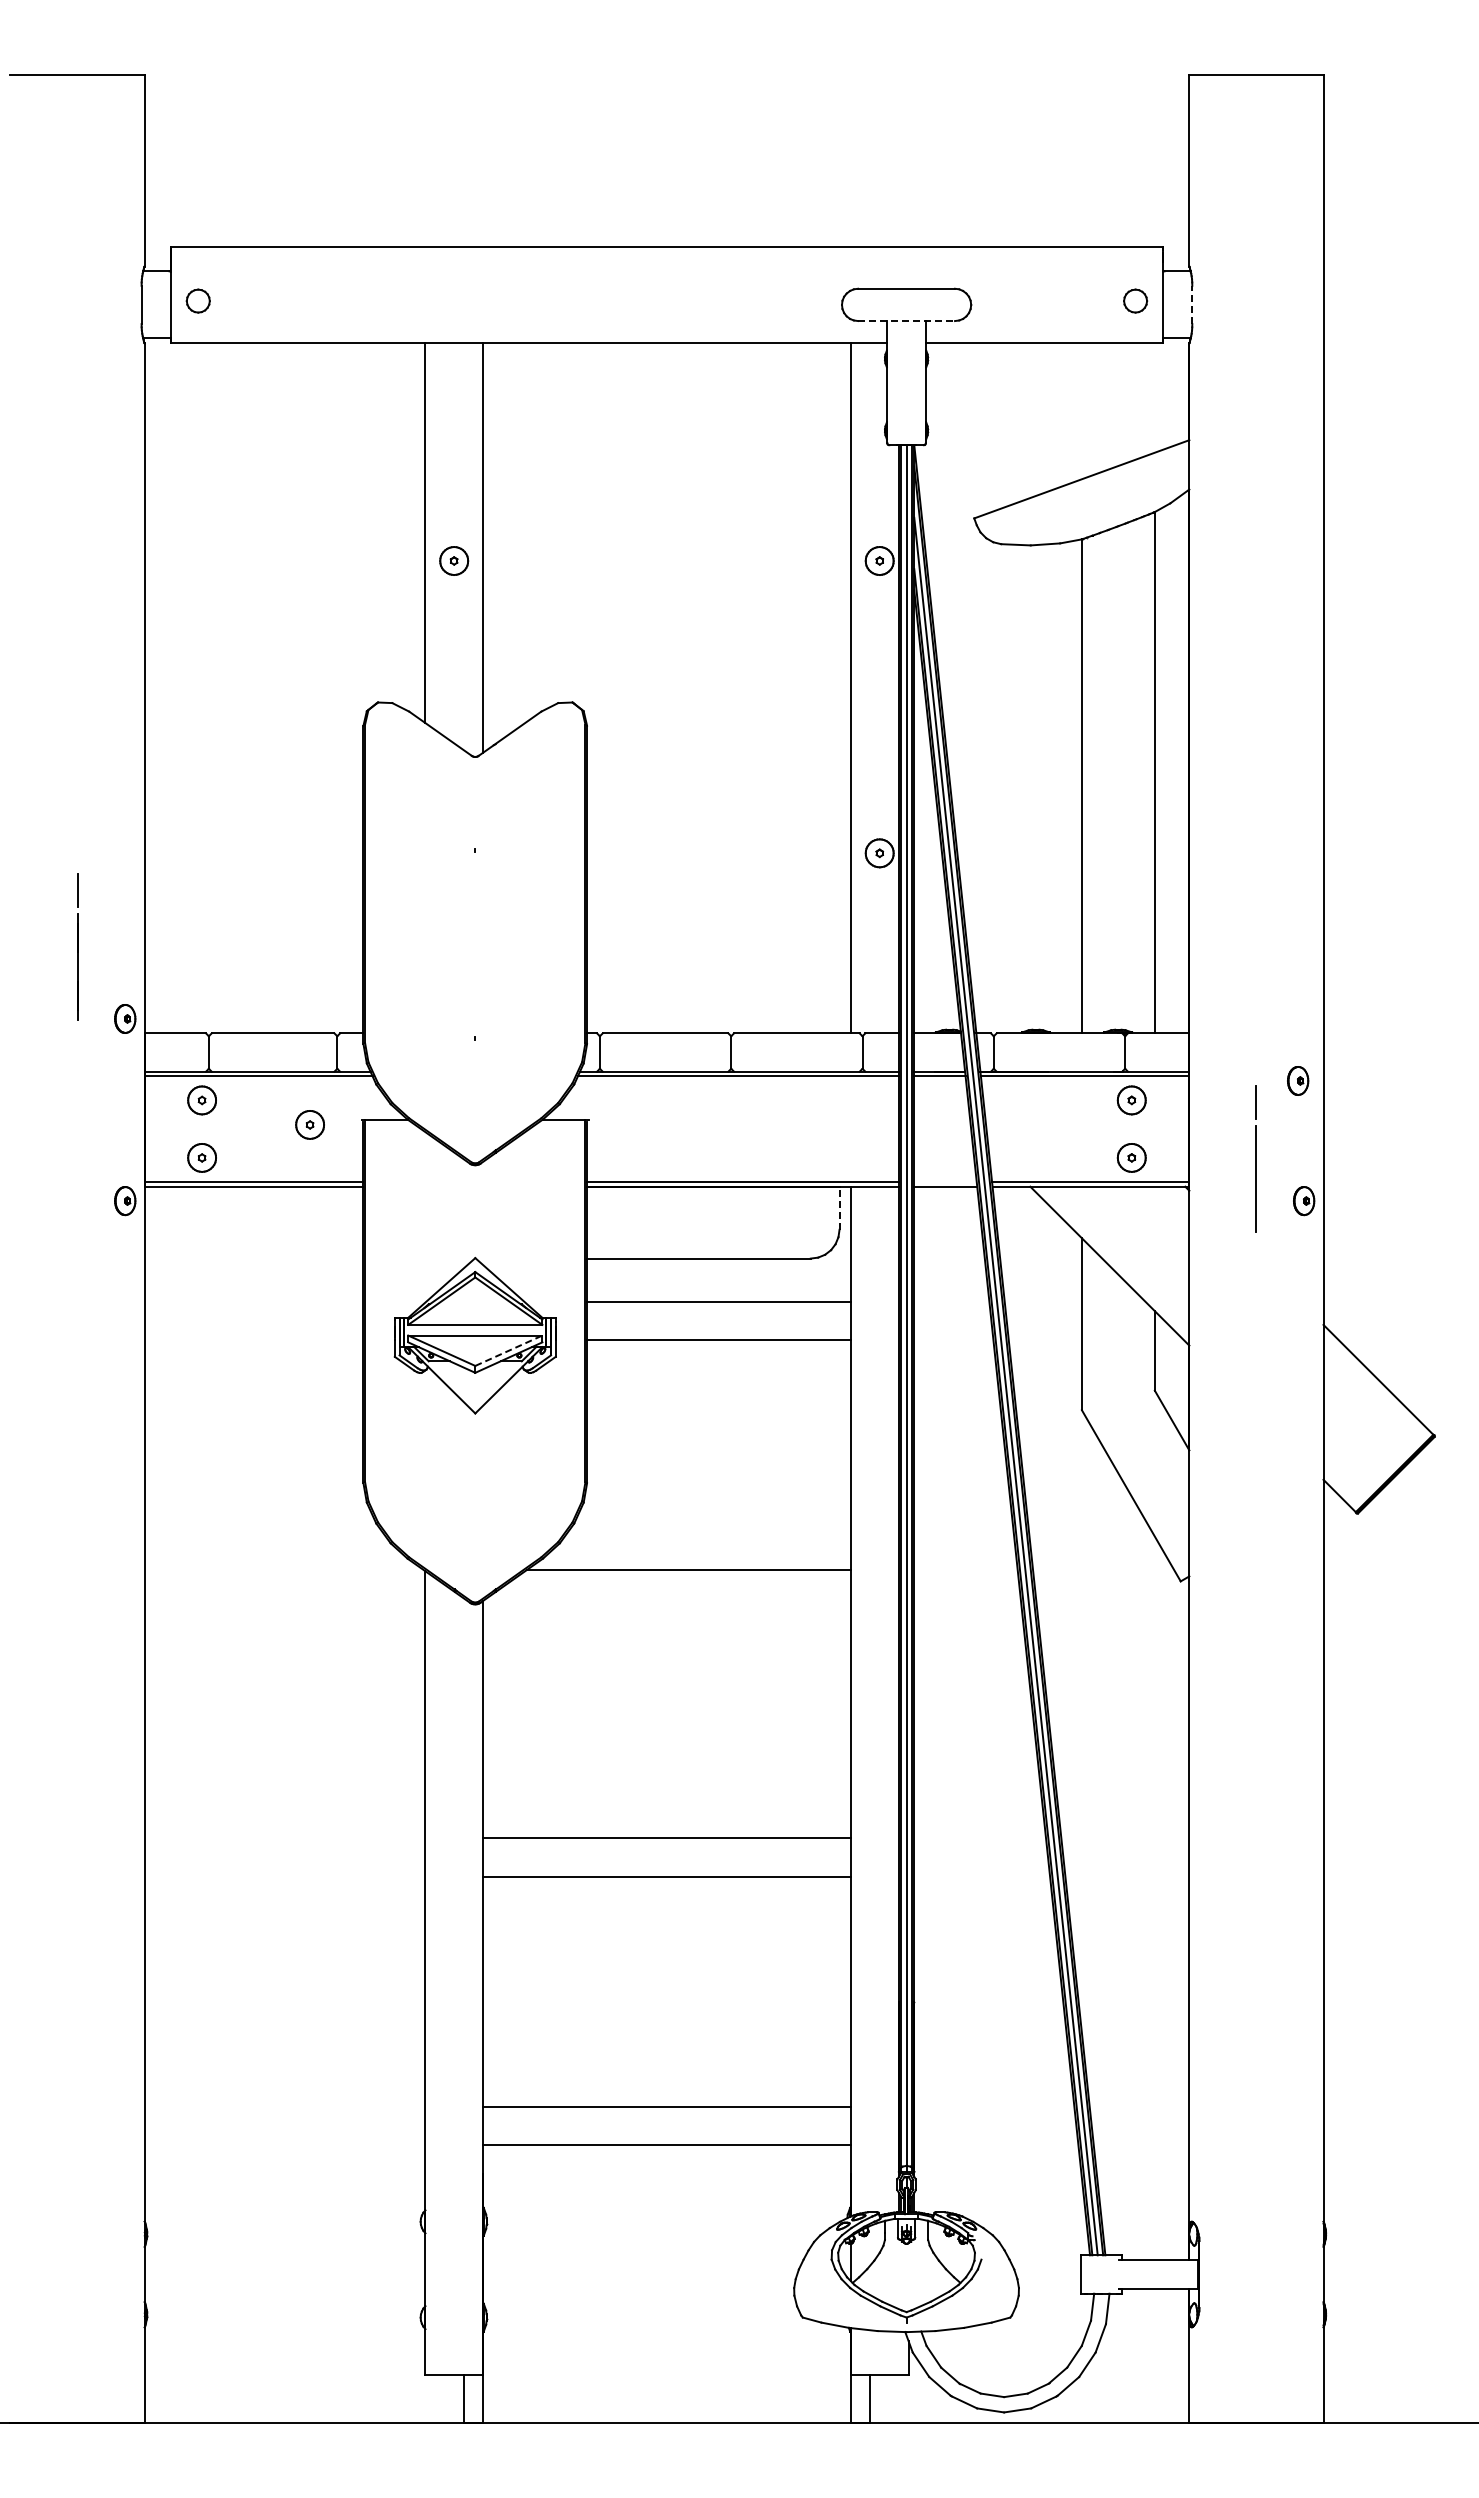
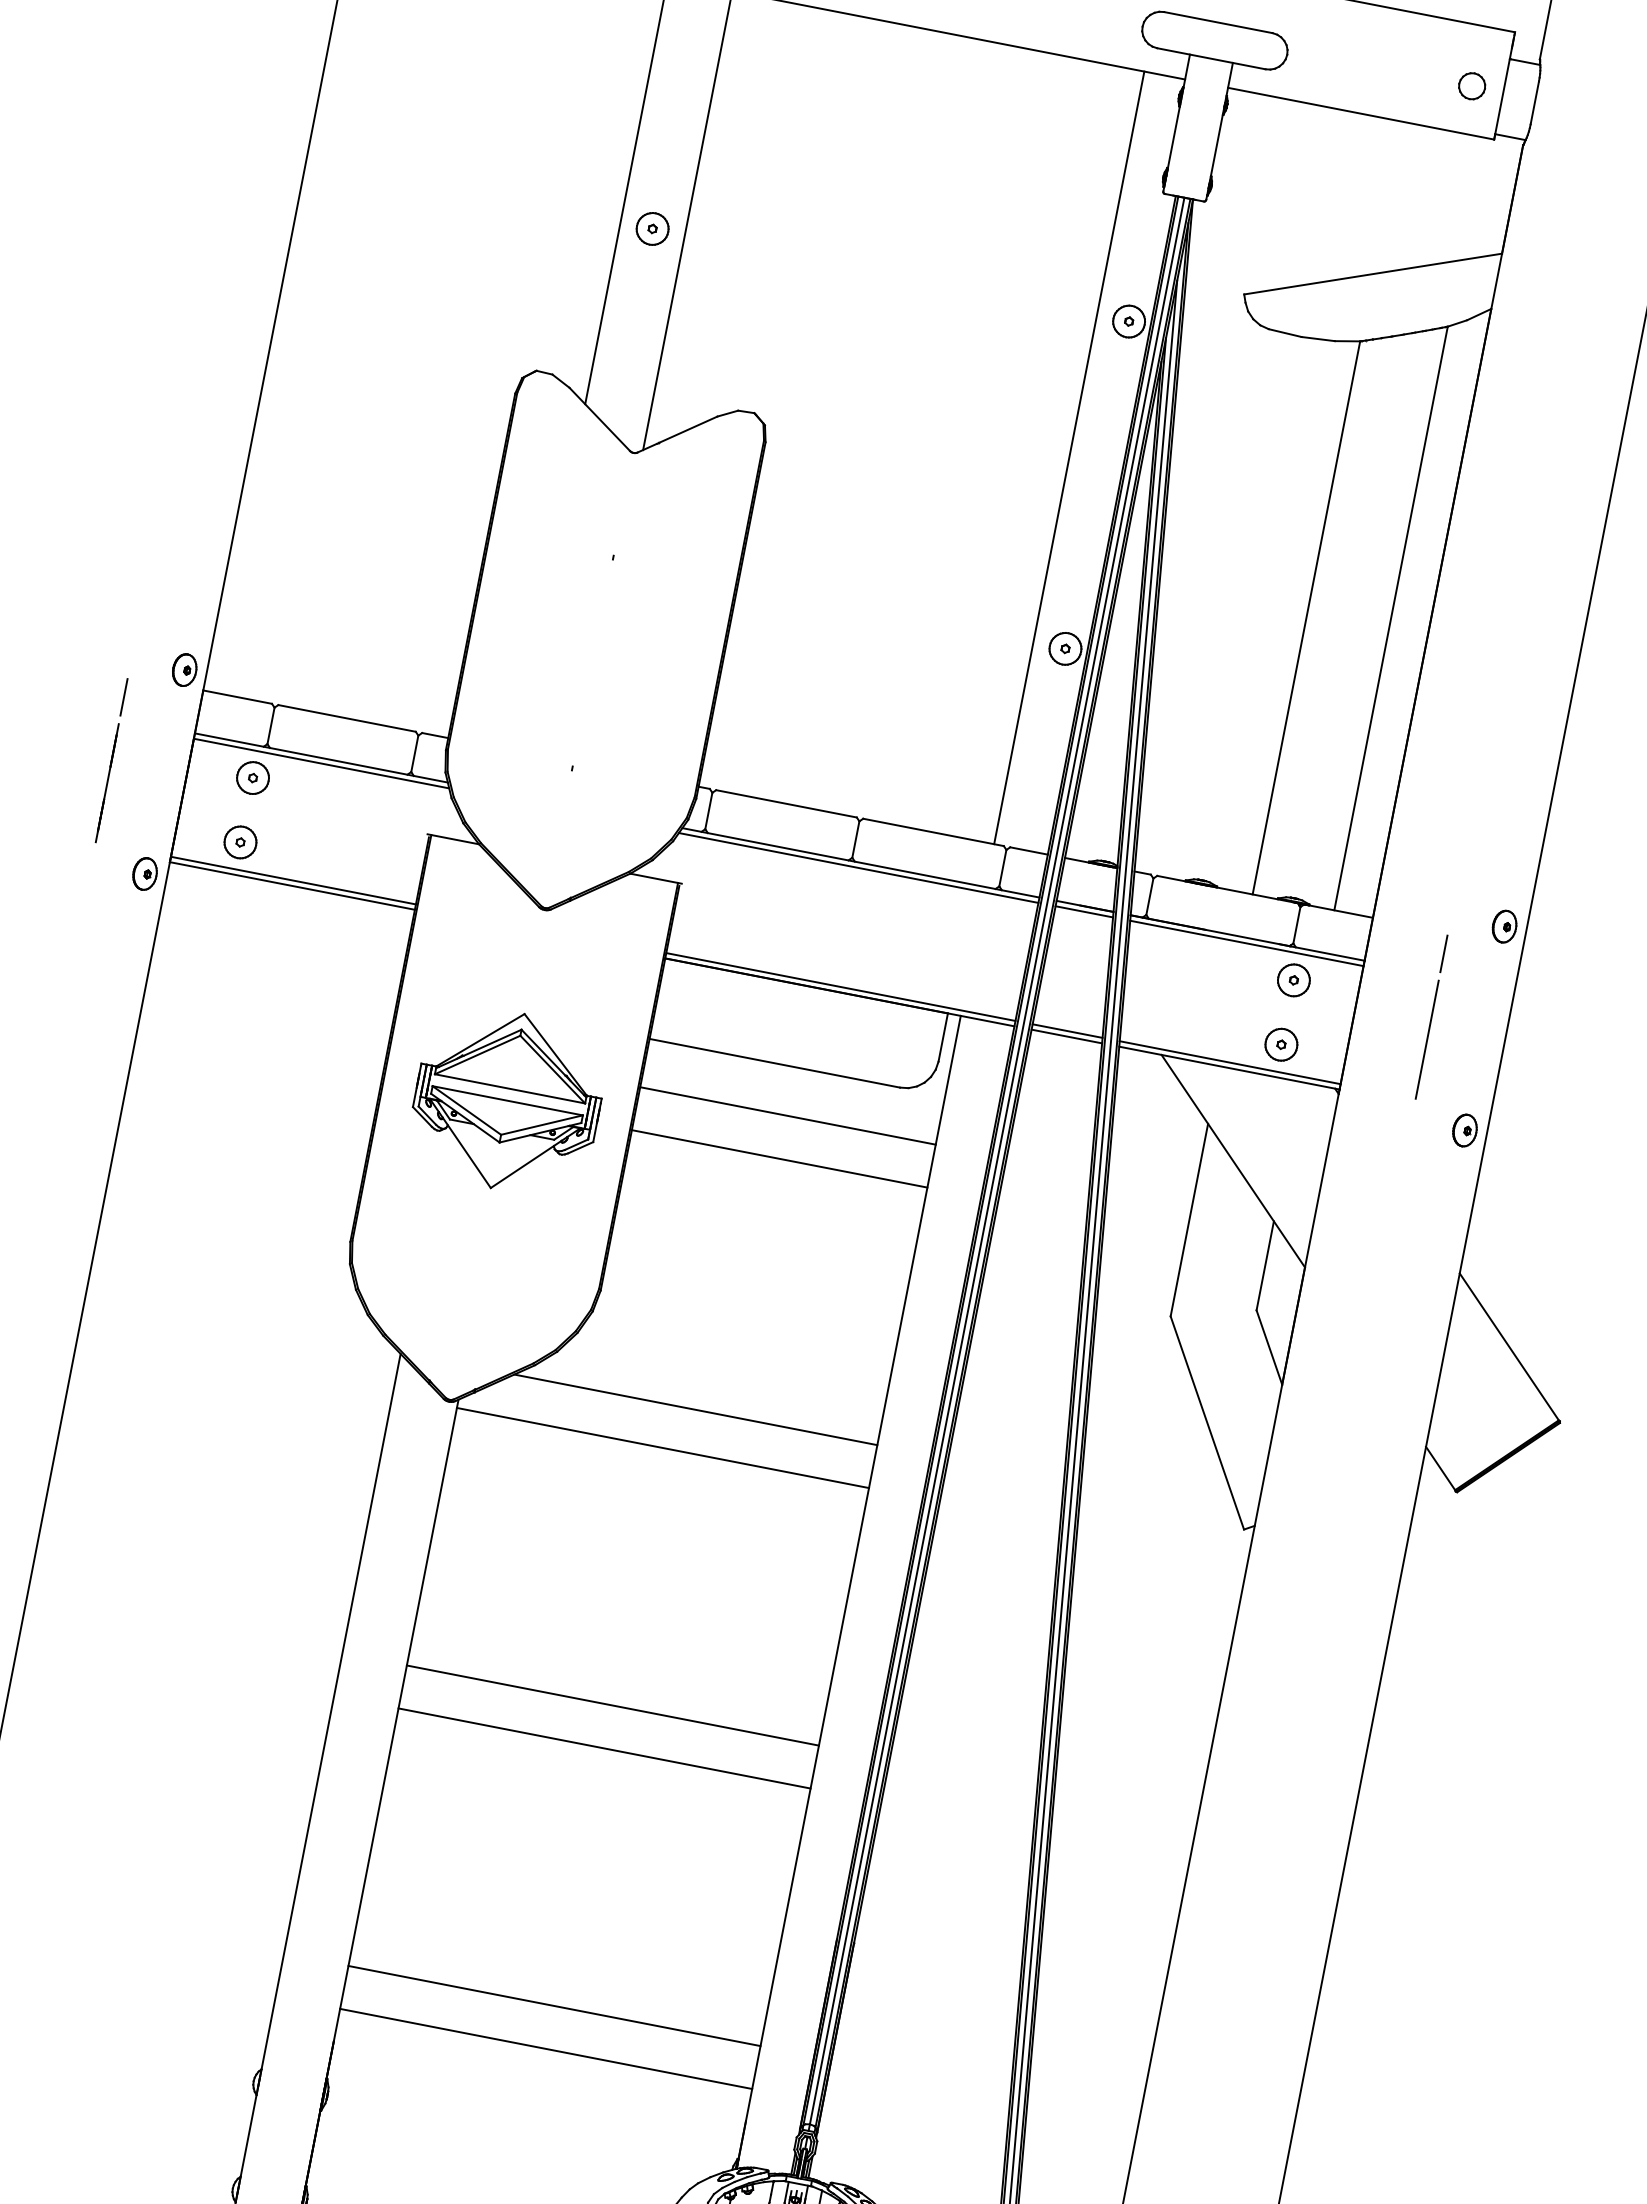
line: (1192, 304) -> (1535, 102), dashed -> solid
line: (907, 321) -> (1212, 59), dashed -> solid
line: (77, 946) -> (111, 759), moved
part: (1298, 1080) -> (1505, 926), moved
part: (309, 1124) -> (368, 828), removed
line: (1255, 1158) -> (1430, 1016), moved
line: (945, 1181) -> (1067, 1030), added
line: (839, 1208) -> (943, 1037), dashed -> solid
line: (508, 1350) -> (541, 1124), dashed -> solid
line: (666, 1608) -> (662, 1447), added

